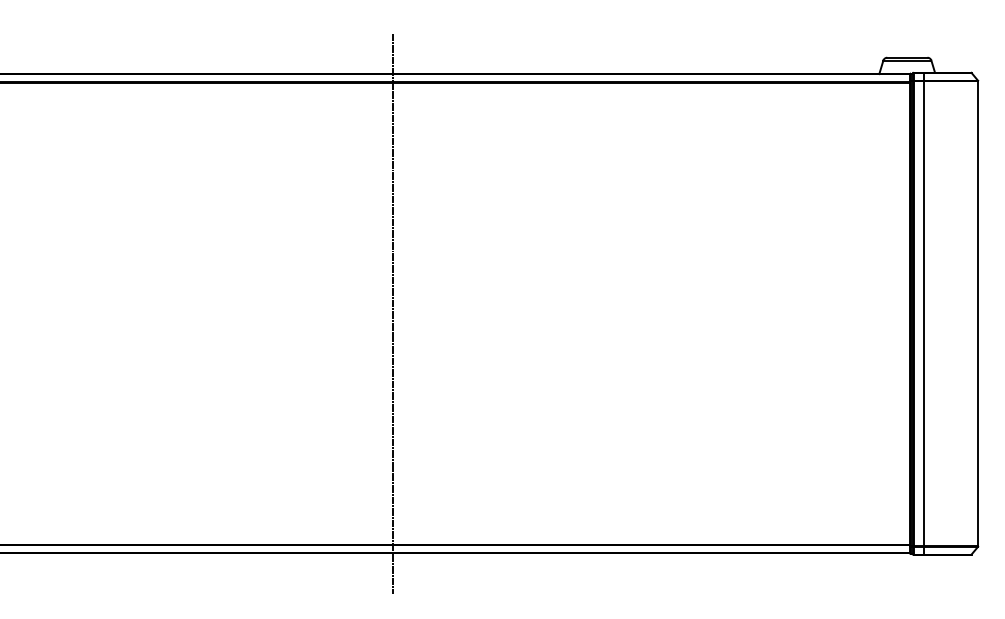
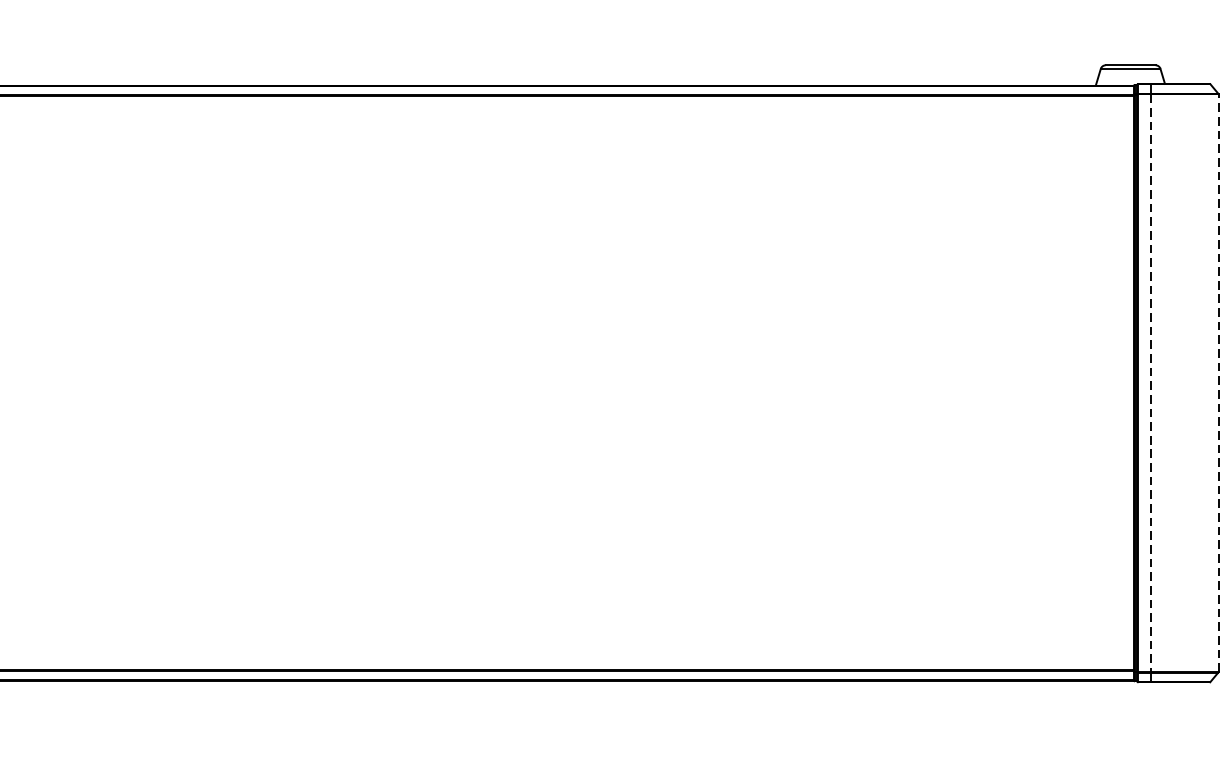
line: (392, 313) -> (491, 382), removed
line: (923, 313) -> (1150, 382), solid -> dashed
line: (978, 313) -> (1218, 382), solid -> dashed

